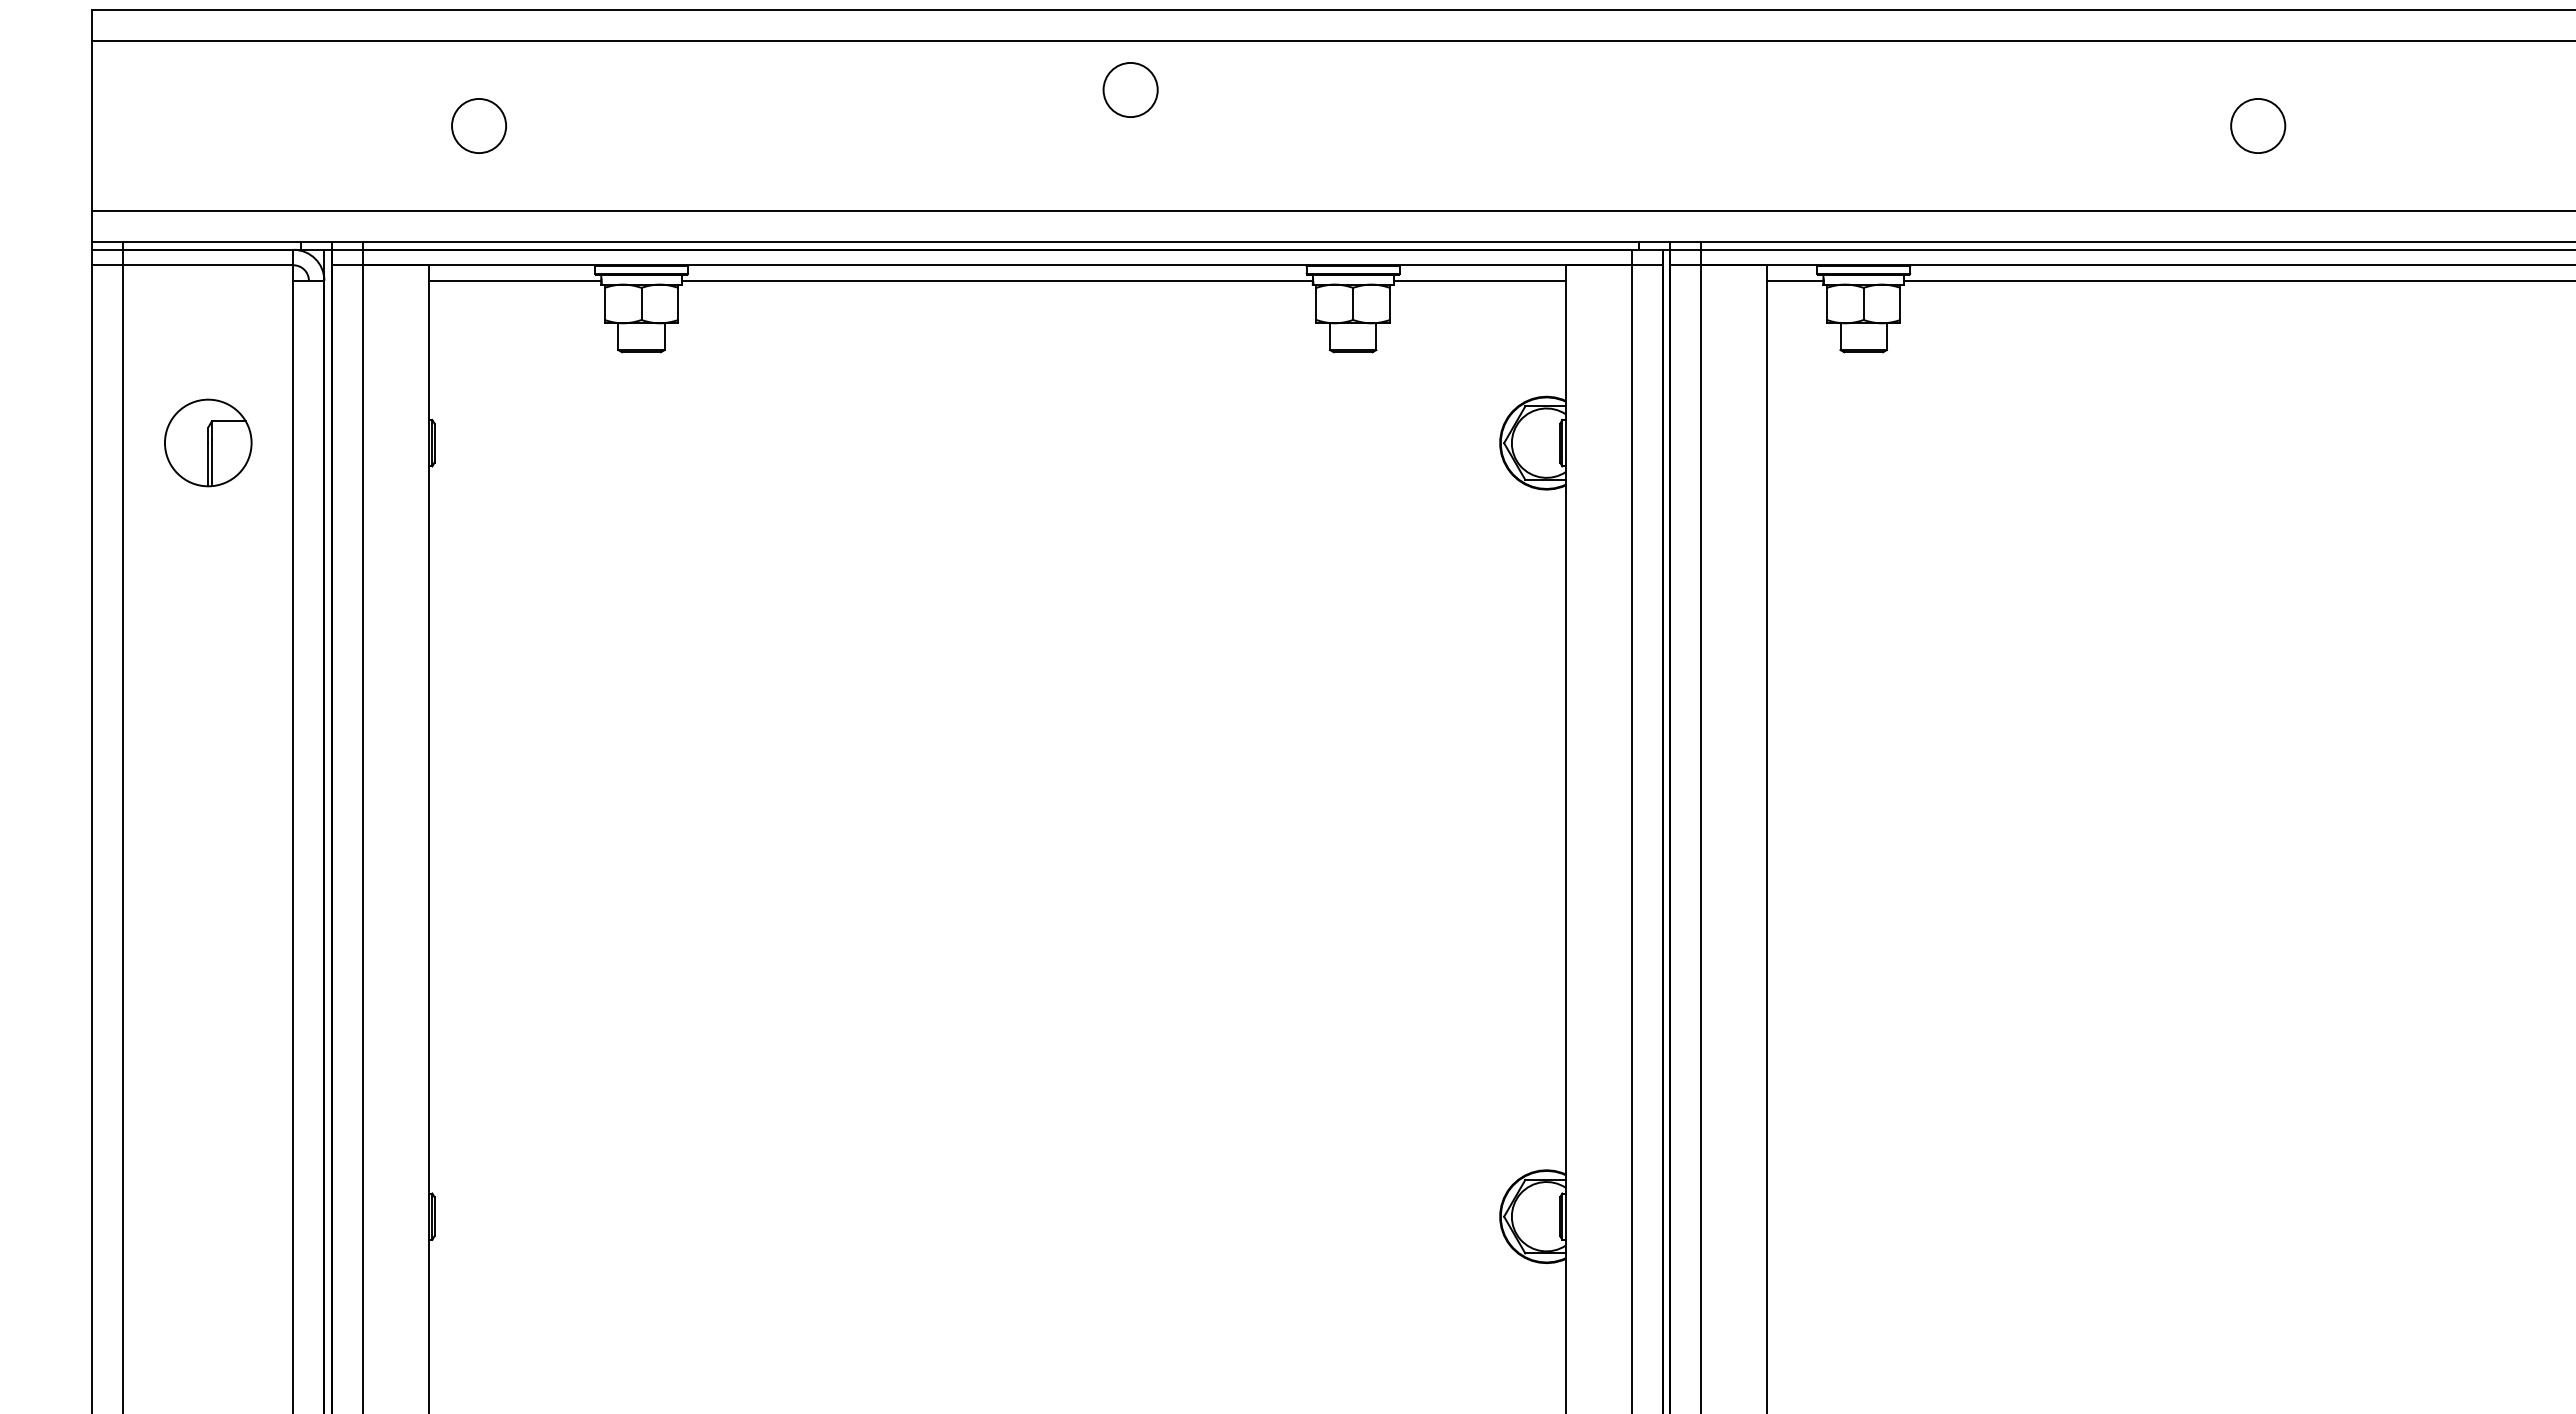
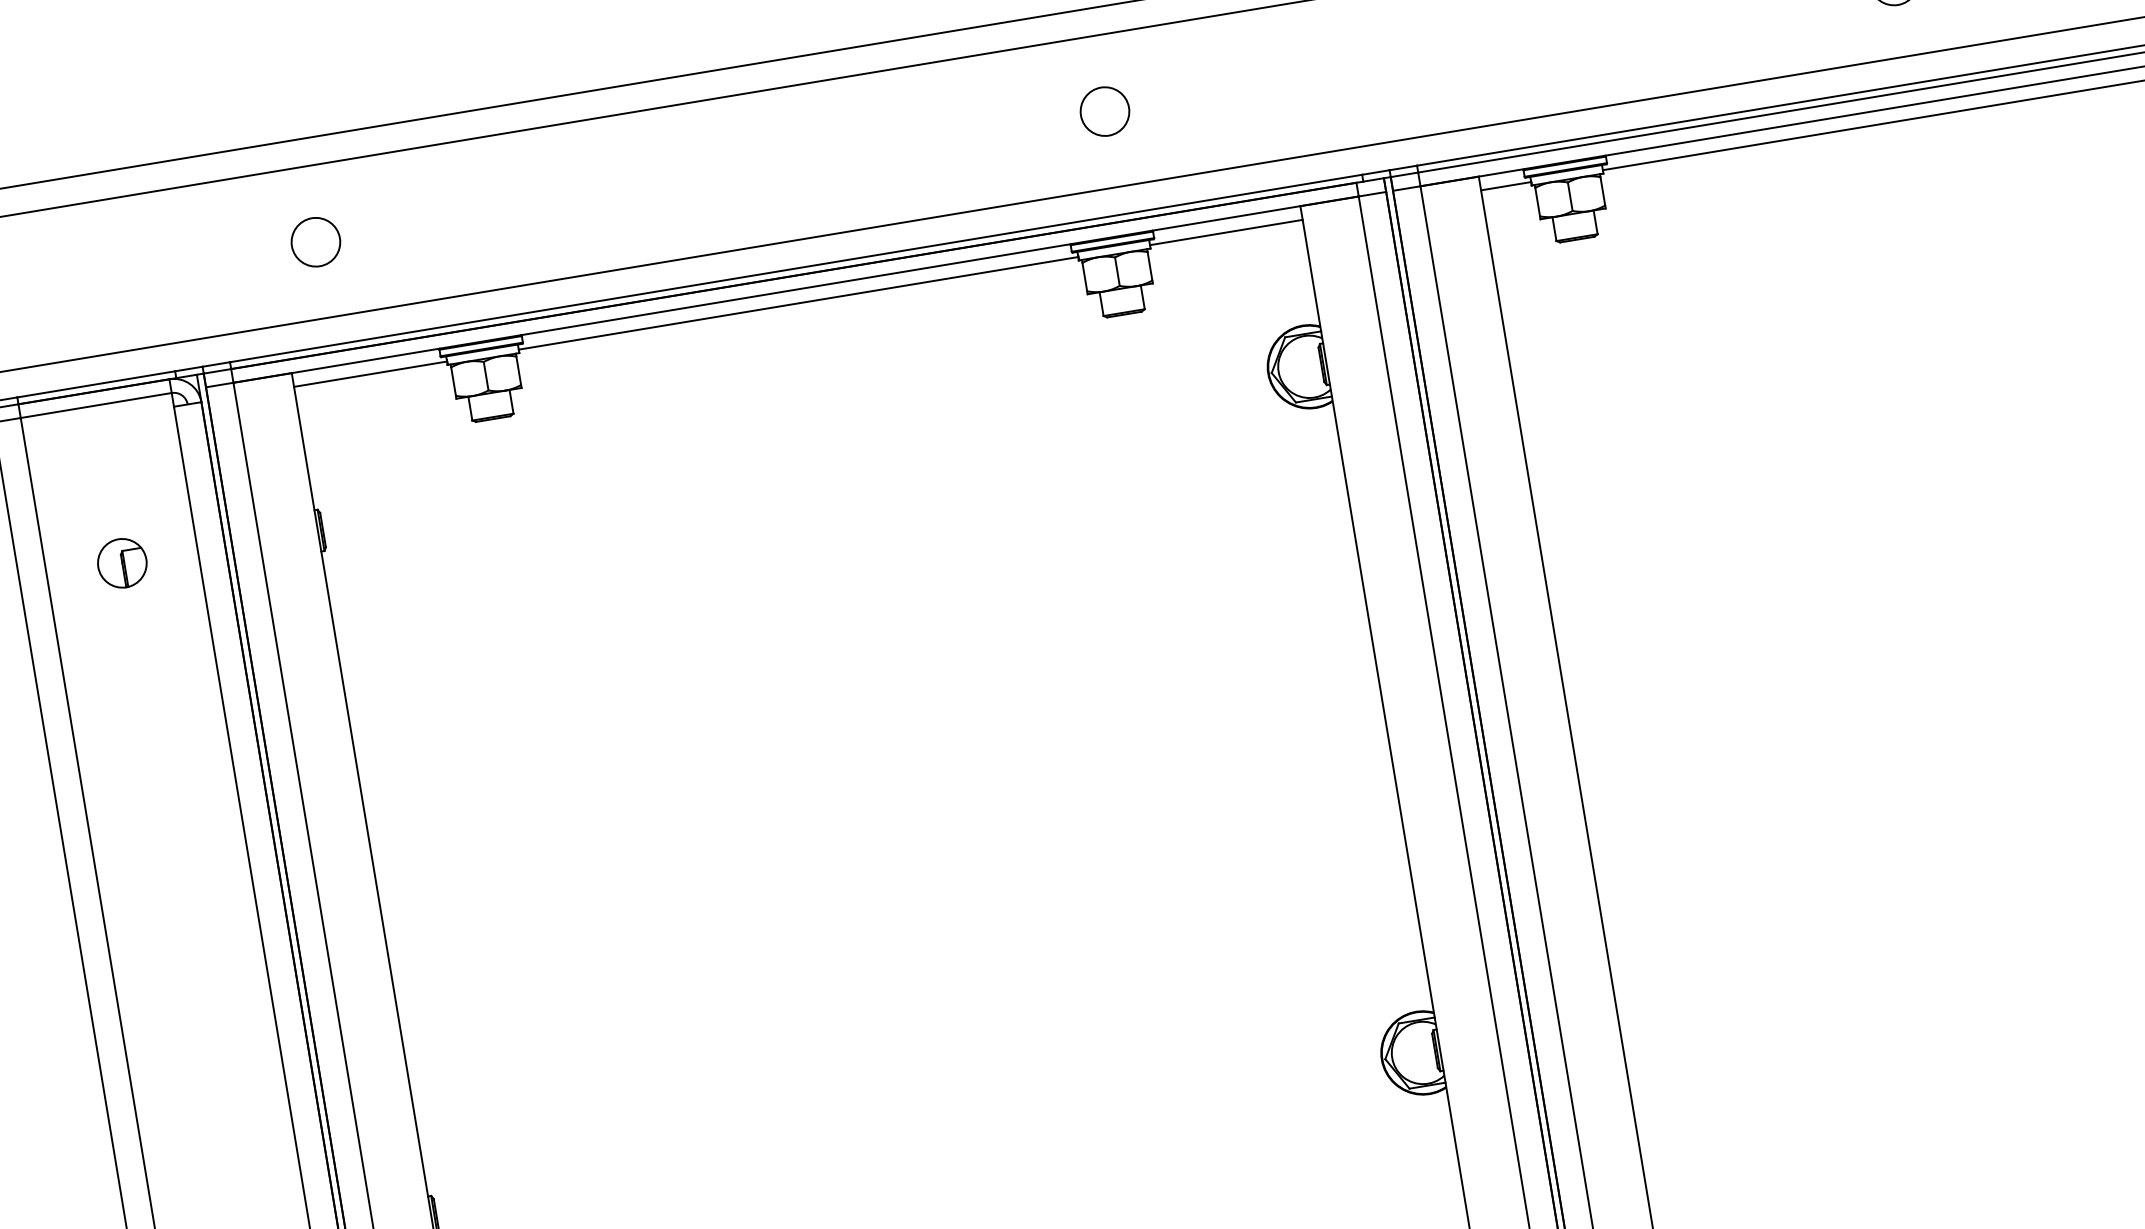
circle: (1130, 89) -> (1104, 111), moved
part: (208, 443) -> (122, 563), size x0.62

